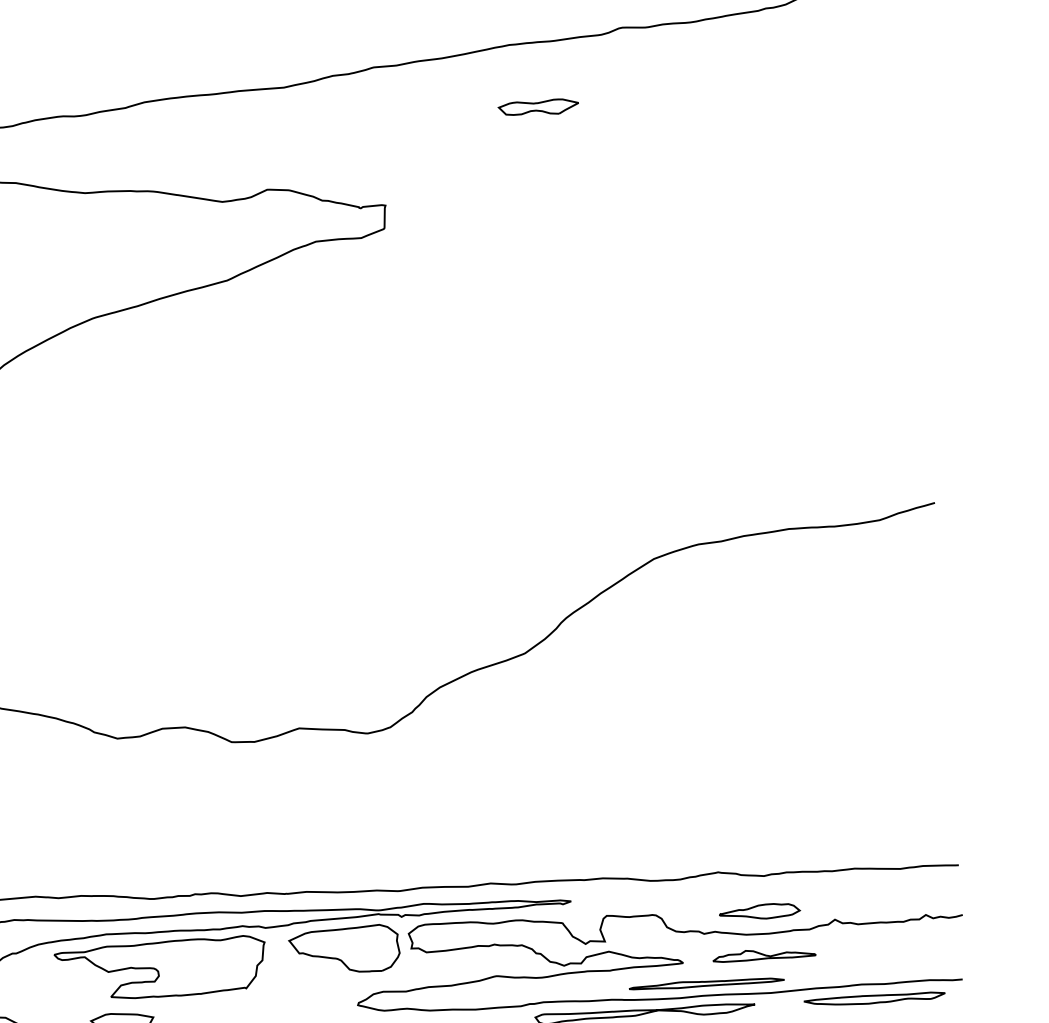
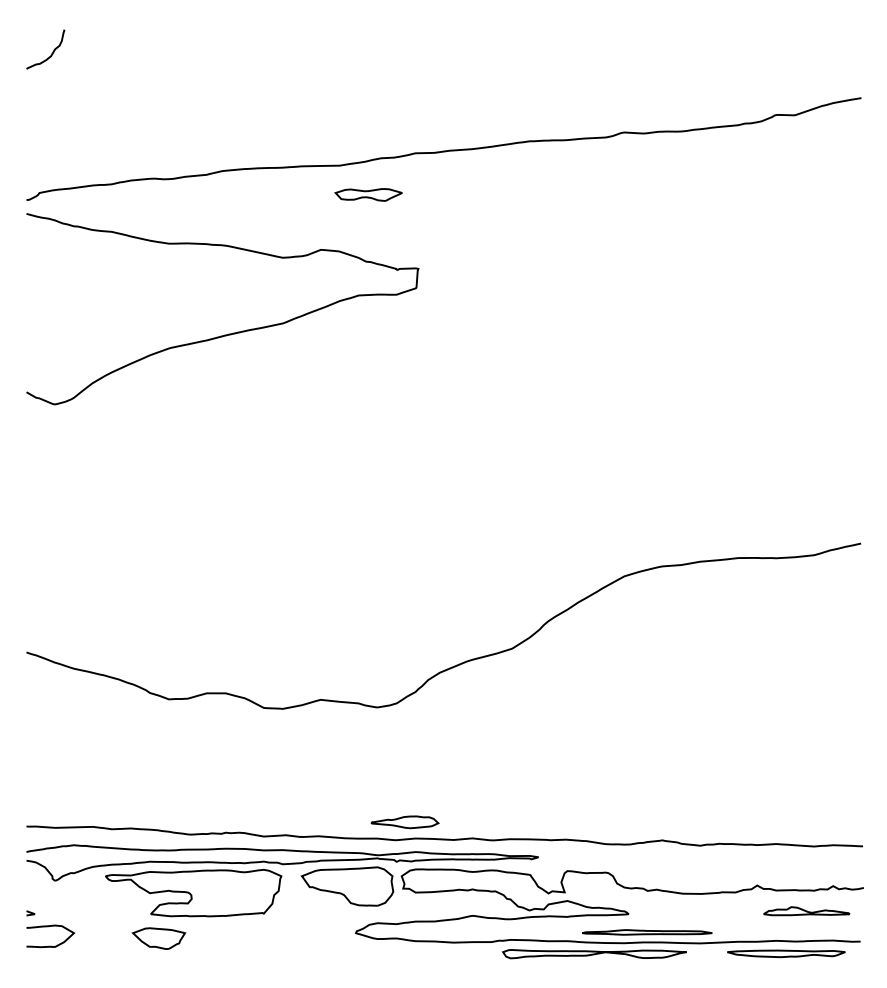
part: (538, 107) -> (368, 194), moved
part: (759, 912) -> (404, 822), moved
part: (764, 955) -> (806, 911), moved

